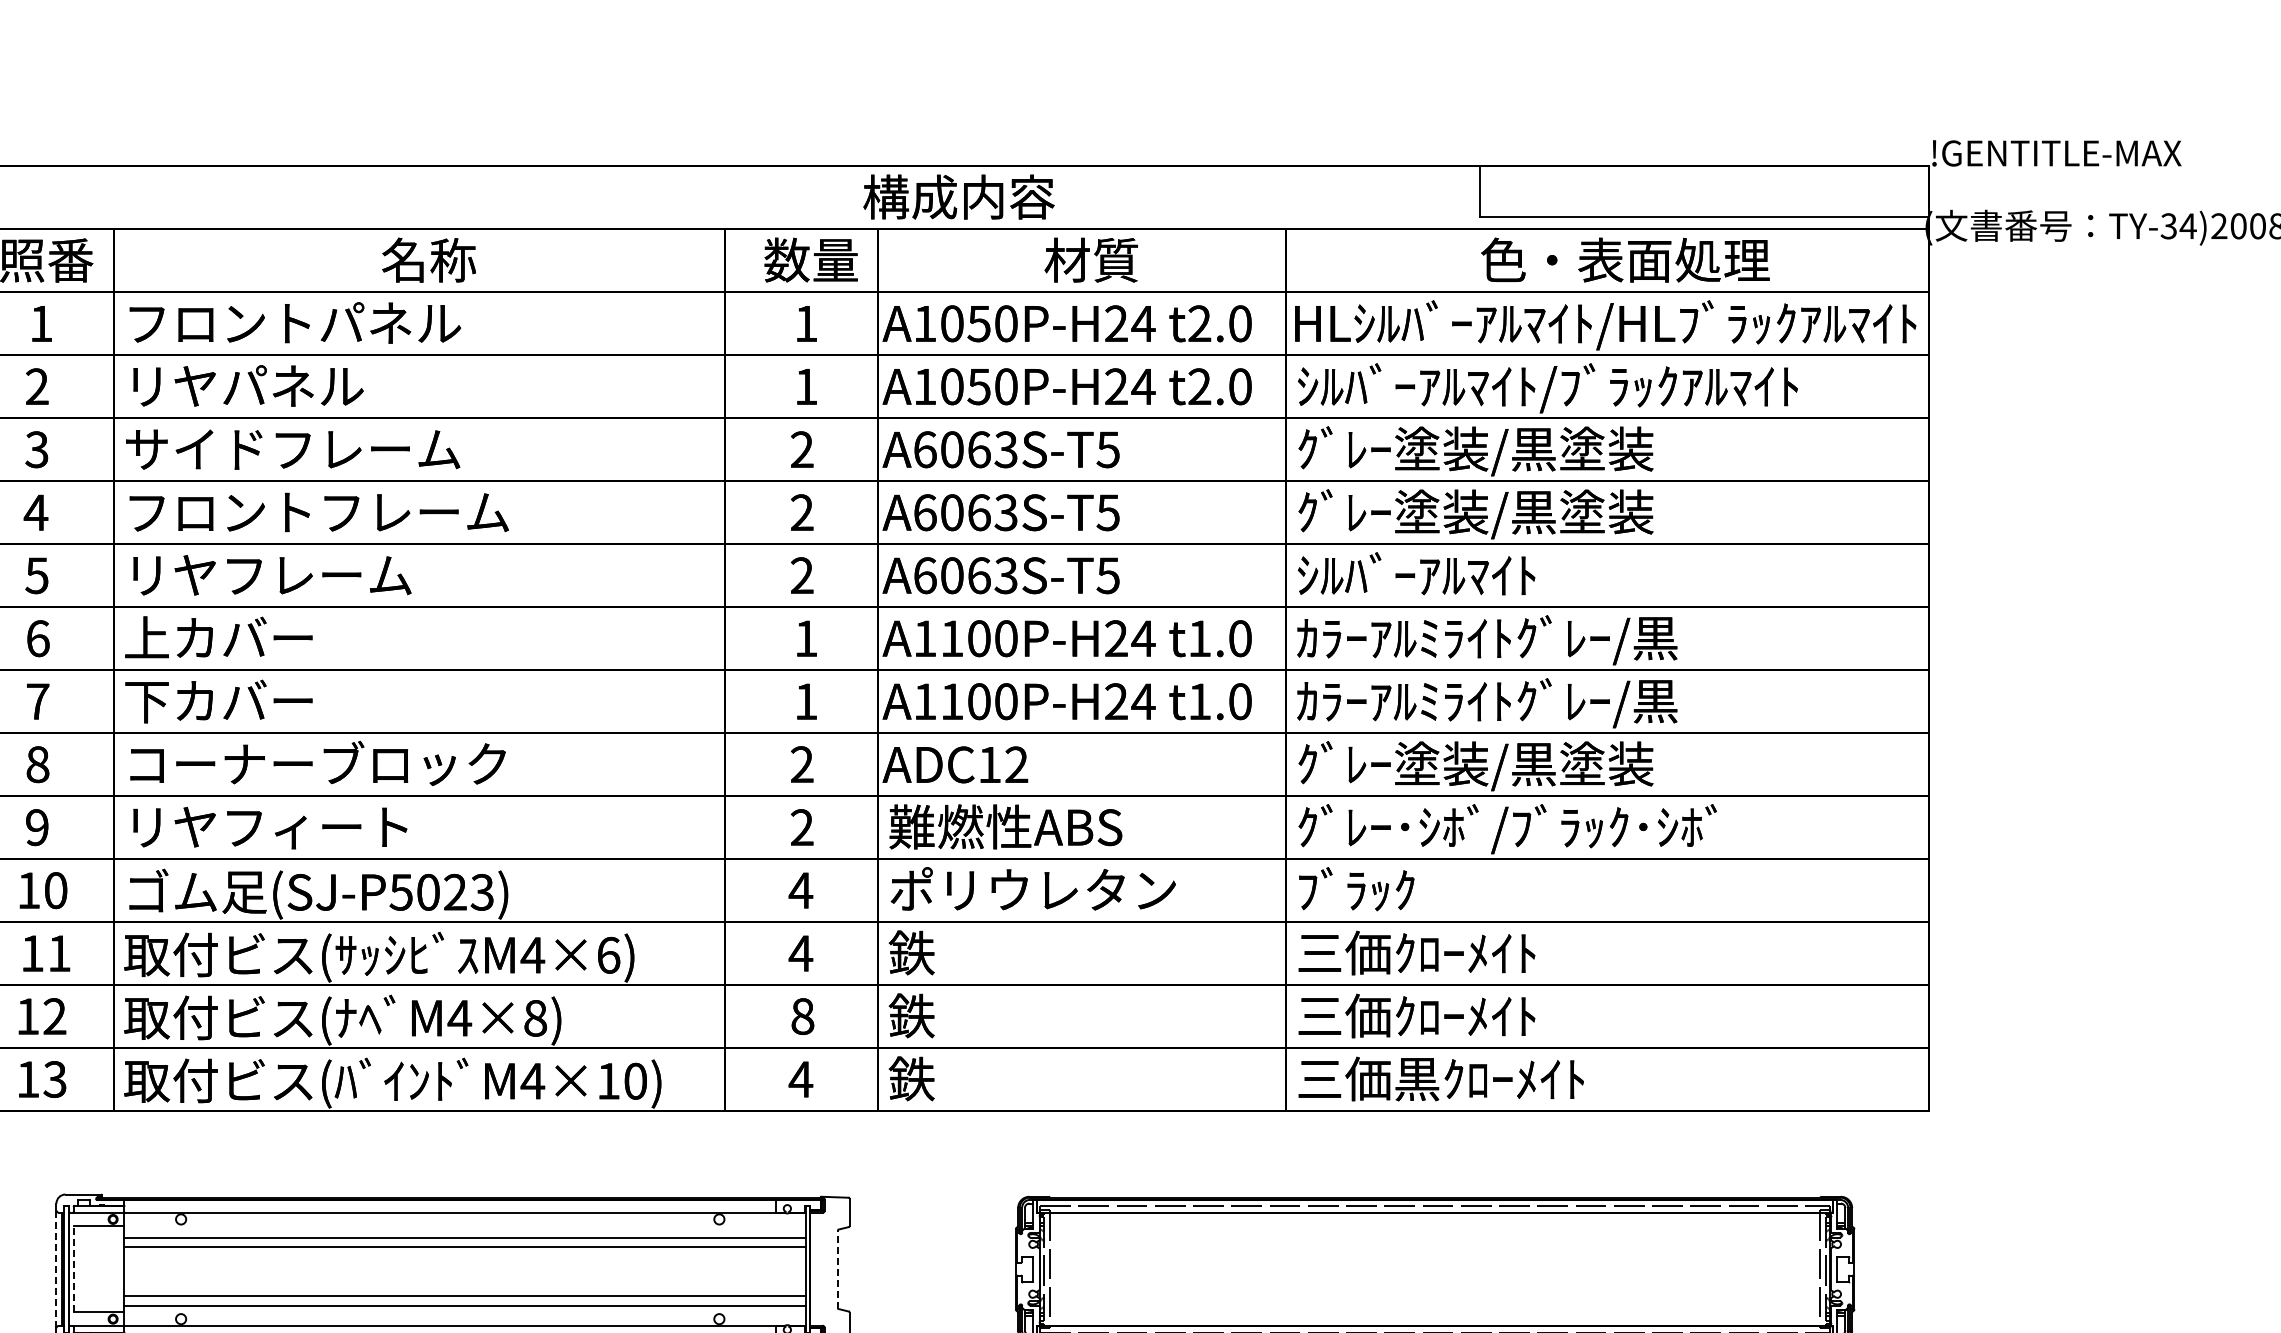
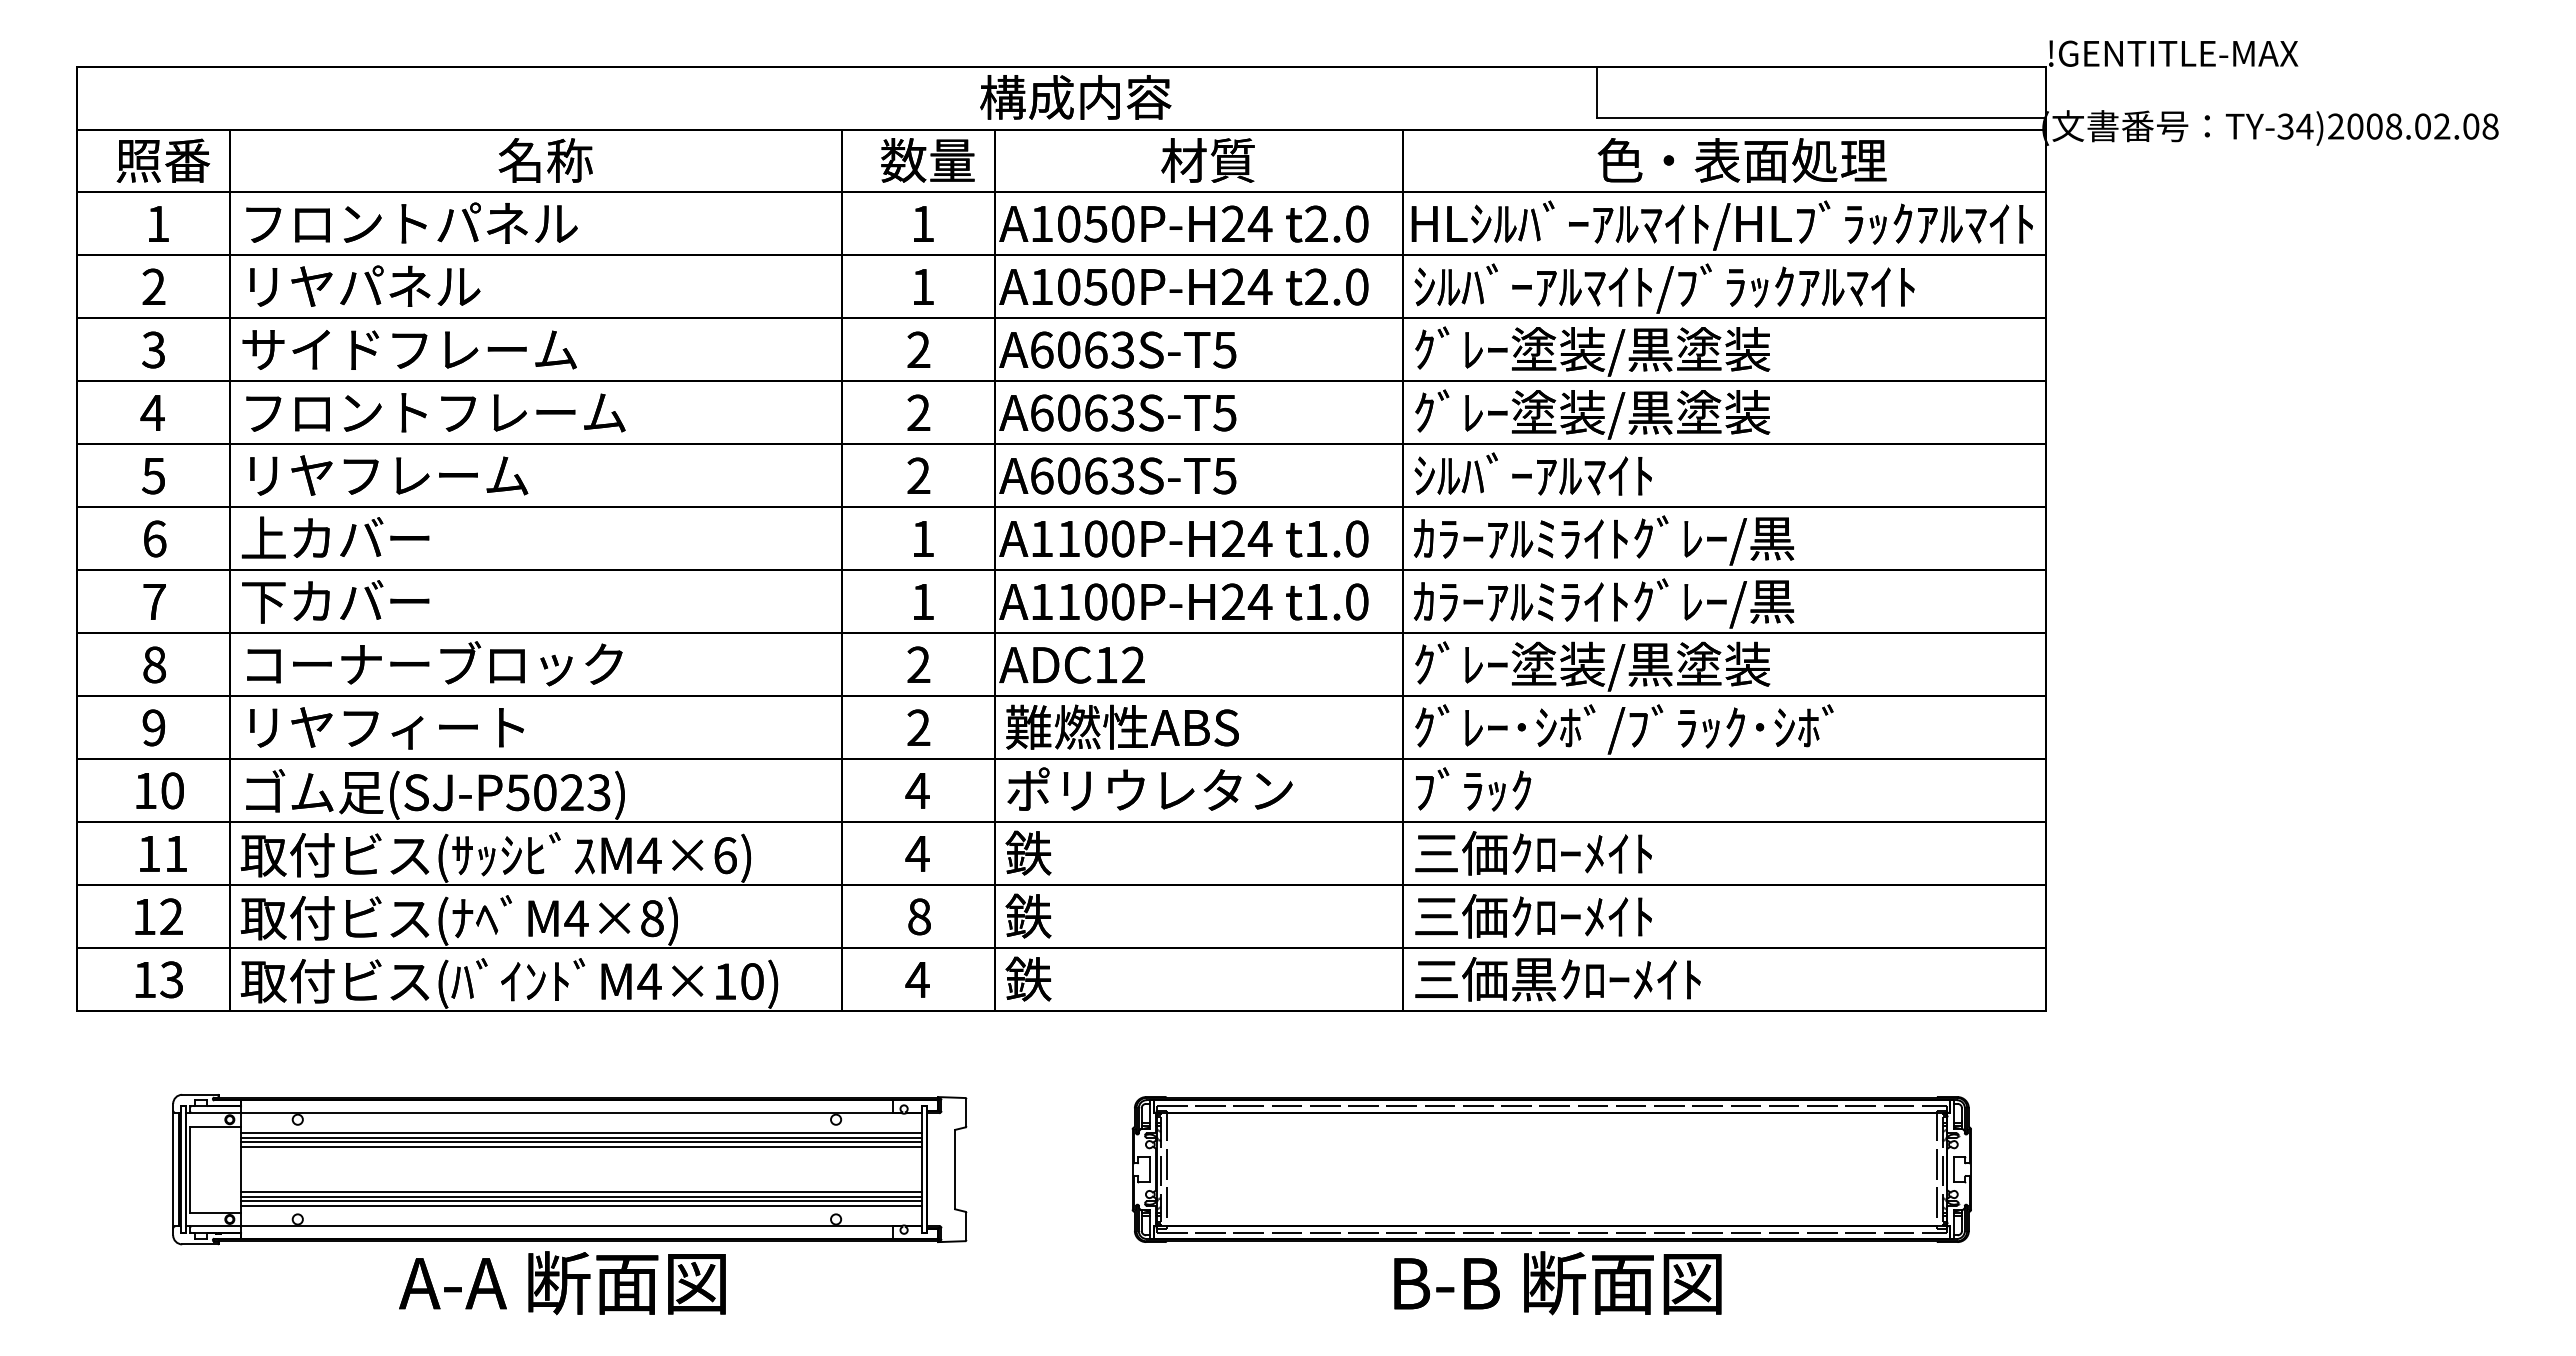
line: (464, 1233) -> (581, 1133), added
line: (464, 1242) -> (581, 1142), added
line: (56, 1269) -> (173, 1169), dashed -> solid
line: (73, 1269) -> (190, 1169), dashed -> solid
line: (838, 1269) -> (955, 1169), dashed -> solid
line: (464, 1292) -> (581, 1192), added
line: (464, 1301) -> (581, 1201), added

